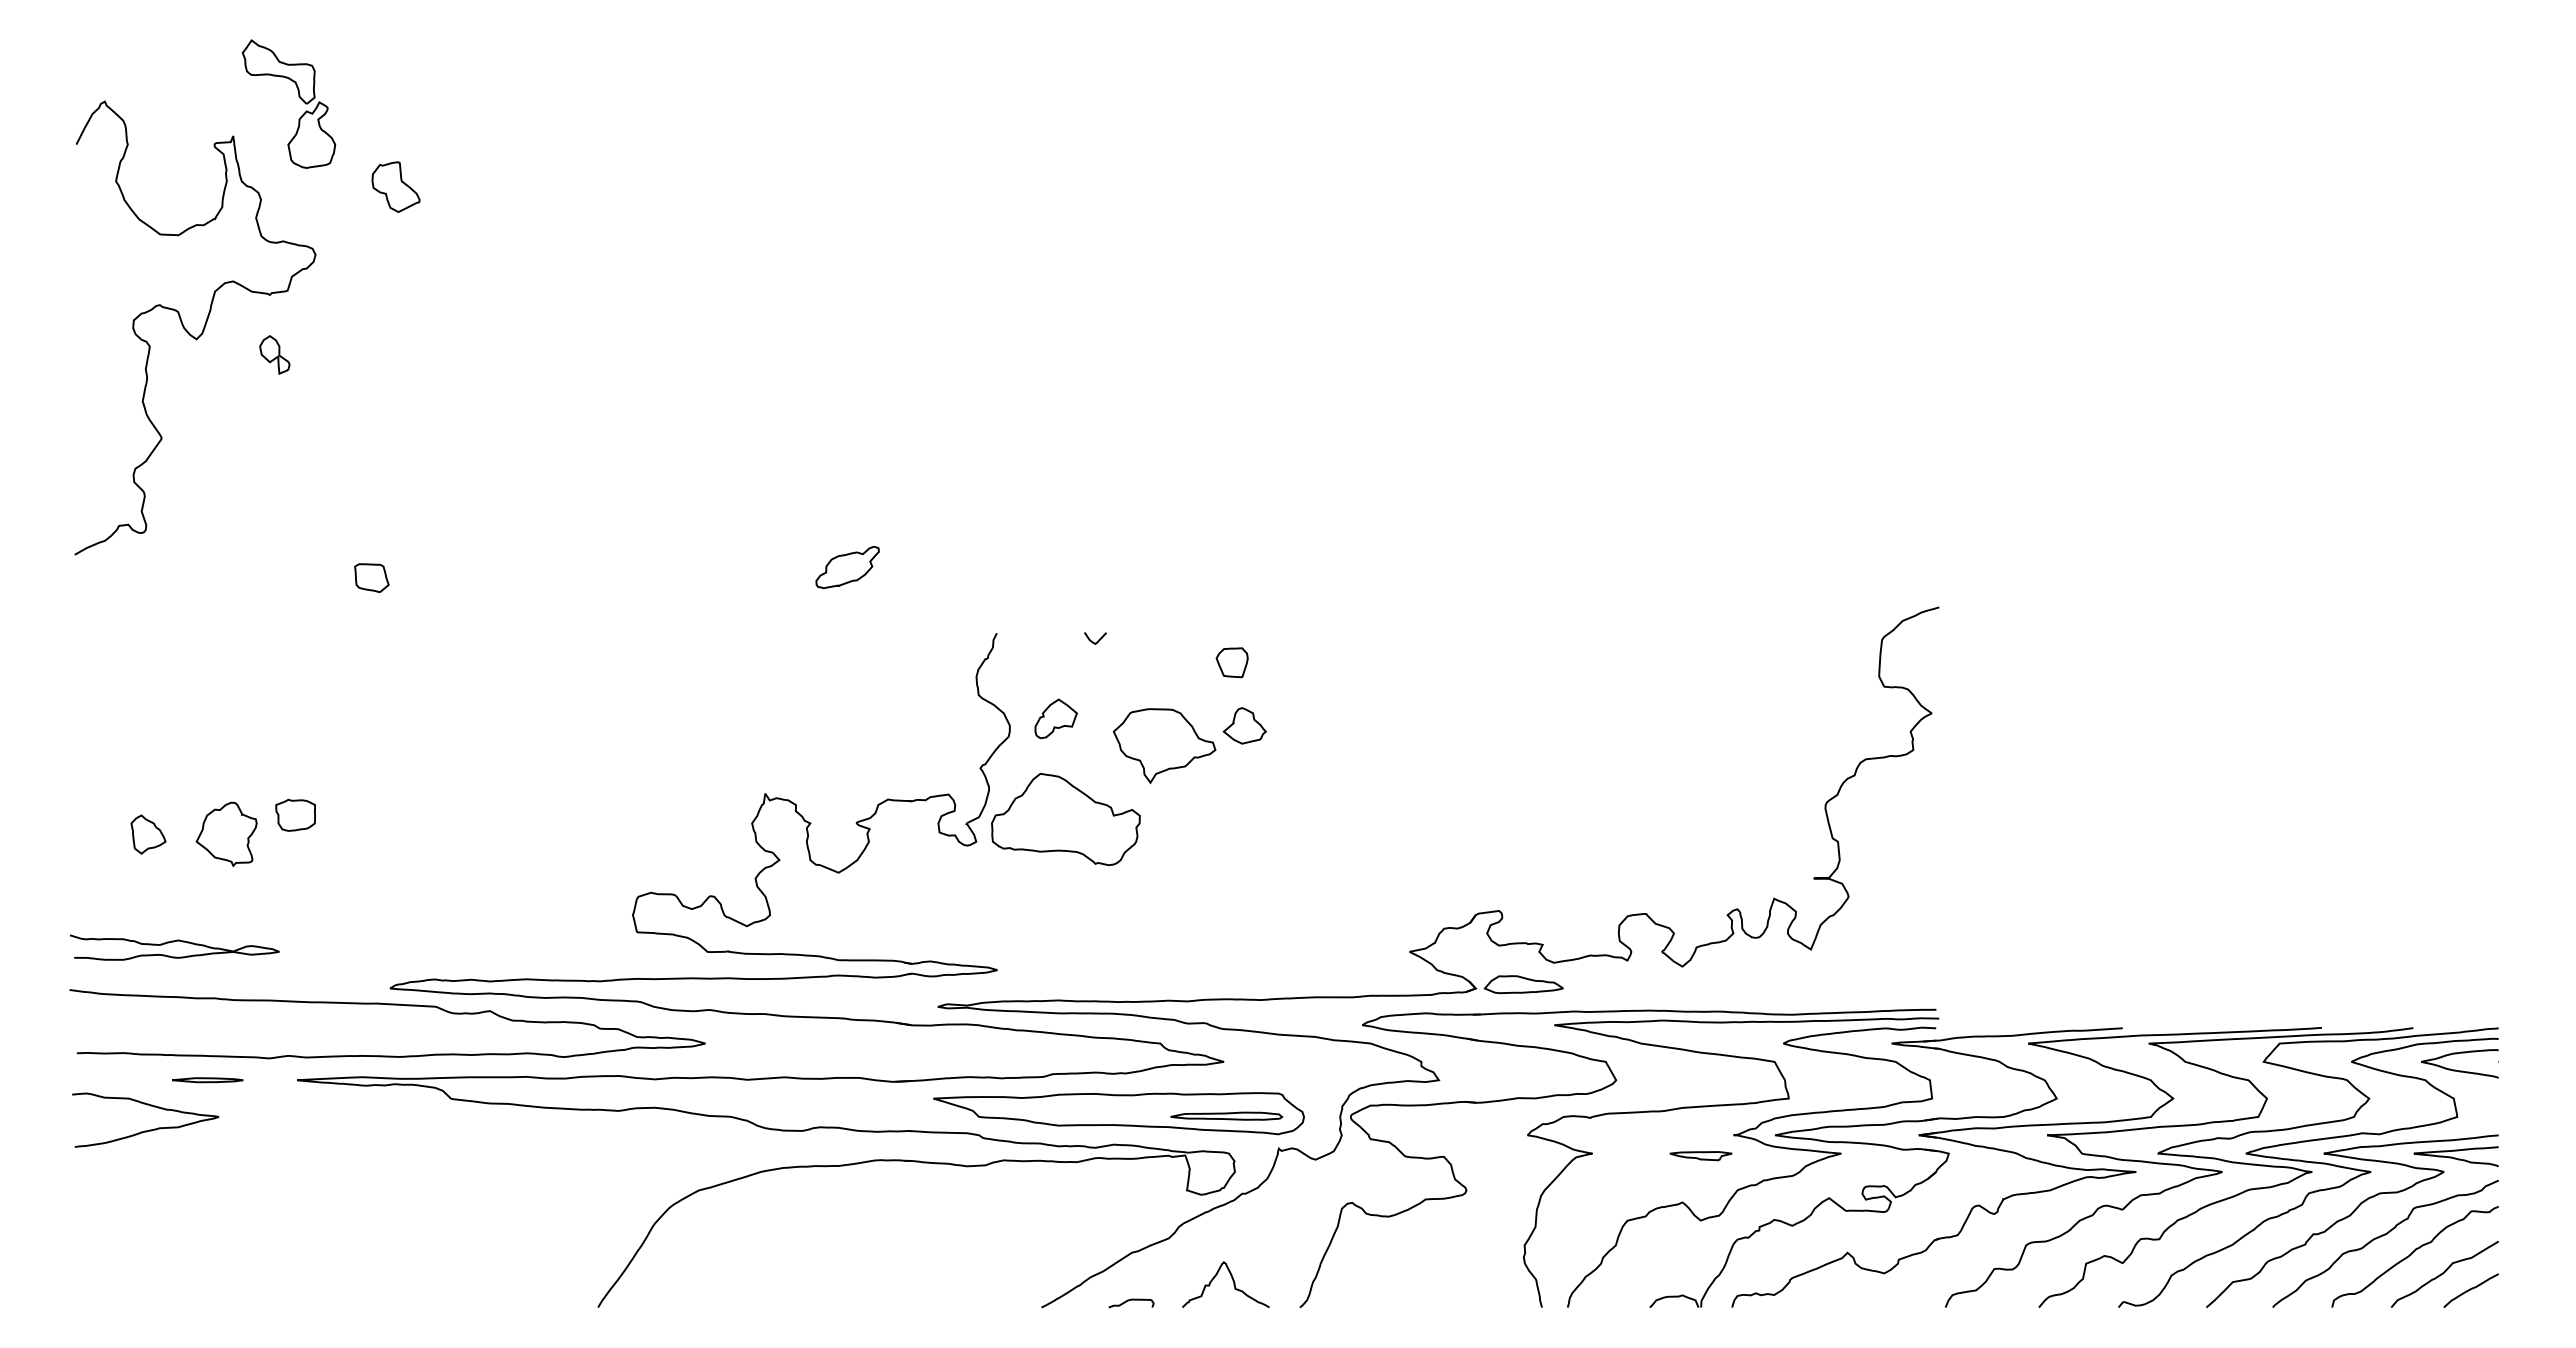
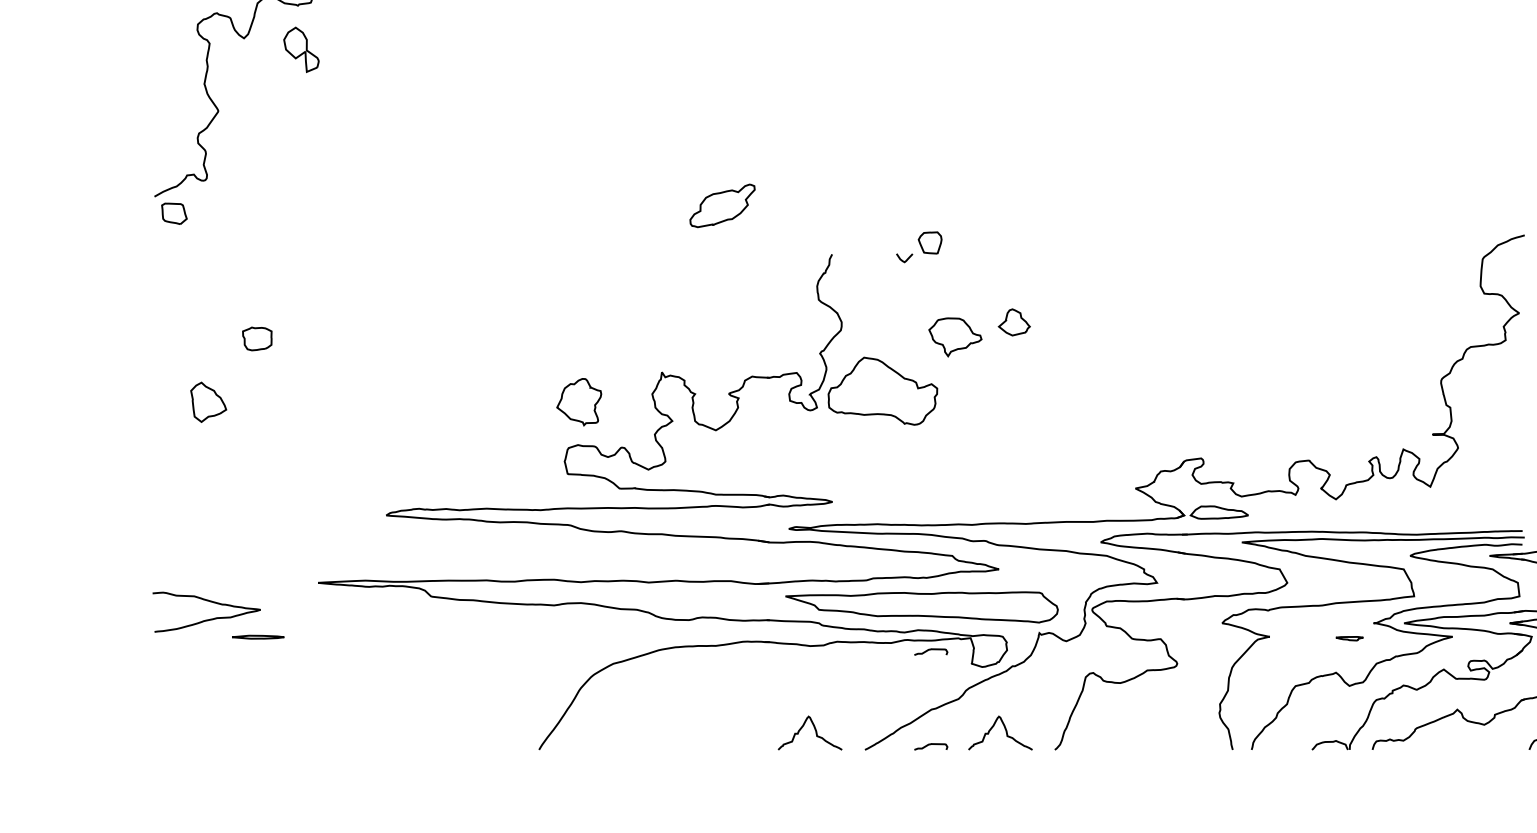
part: (274, 354) -> (301, 49), size x1.6
part: (847, 567) -> (722, 206), size x1.4
part: (371, 577) -> (174, 213), moved
part: (1231, 662) -> (929, 242), moved
part: (1055, 718) -> (875, 317), removed
part: (1164, 746) -> (955, 337), size x0.7
part: (295, 815) -> (257, 339), moved
part: (148, 834) -> (208, 402), size x1.4
part: (226, 834) -> (579, 402), moved
curve: (174, 942) -> (227, 481), removed
curve: (388, 1005) -> (385, 527), removed
part: (207, 1080) -> (257, 637), moved
part: (1226, 1115) -> (1000, 608), removed
part: (1700, 1156) -> (1349, 638), size x0.6
curve: (1131, 1171) -> (931, 649), added
curve: (974, 1284) -> (815, 732), added

